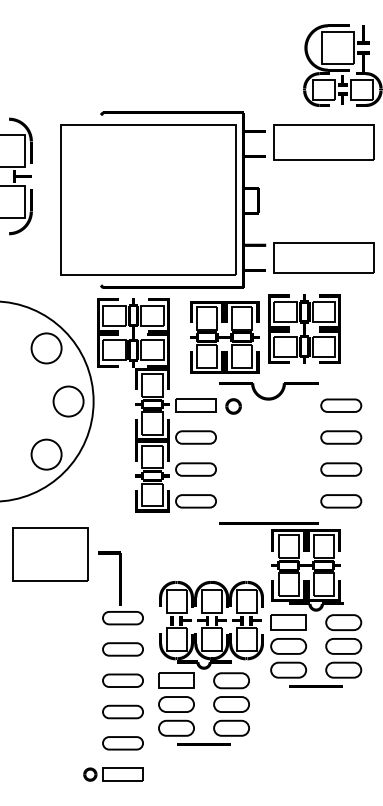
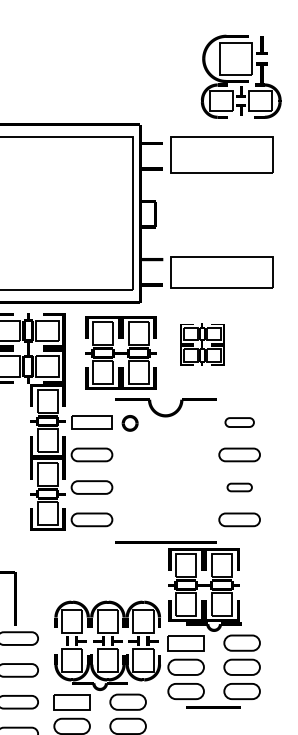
part: (304, 328) -> (202, 344), size x0.6
part: (341, 405) -> (239, 422), size x0.7
part: (341, 469) -> (239, 487), size x0.6

